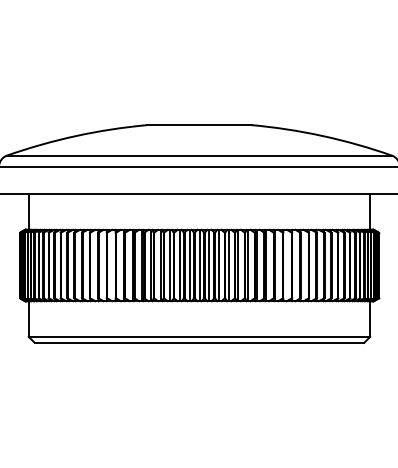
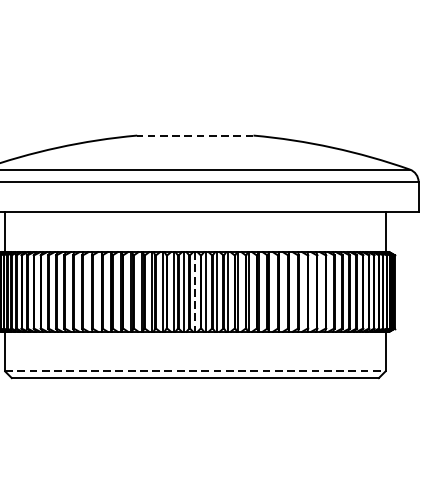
line: (199, 125) -> (195, 135), solid -> dashed
line: (199, 265) -> (195, 291), solid -> dashed
line: (199, 336) -> (195, 371), solid -> dashed

